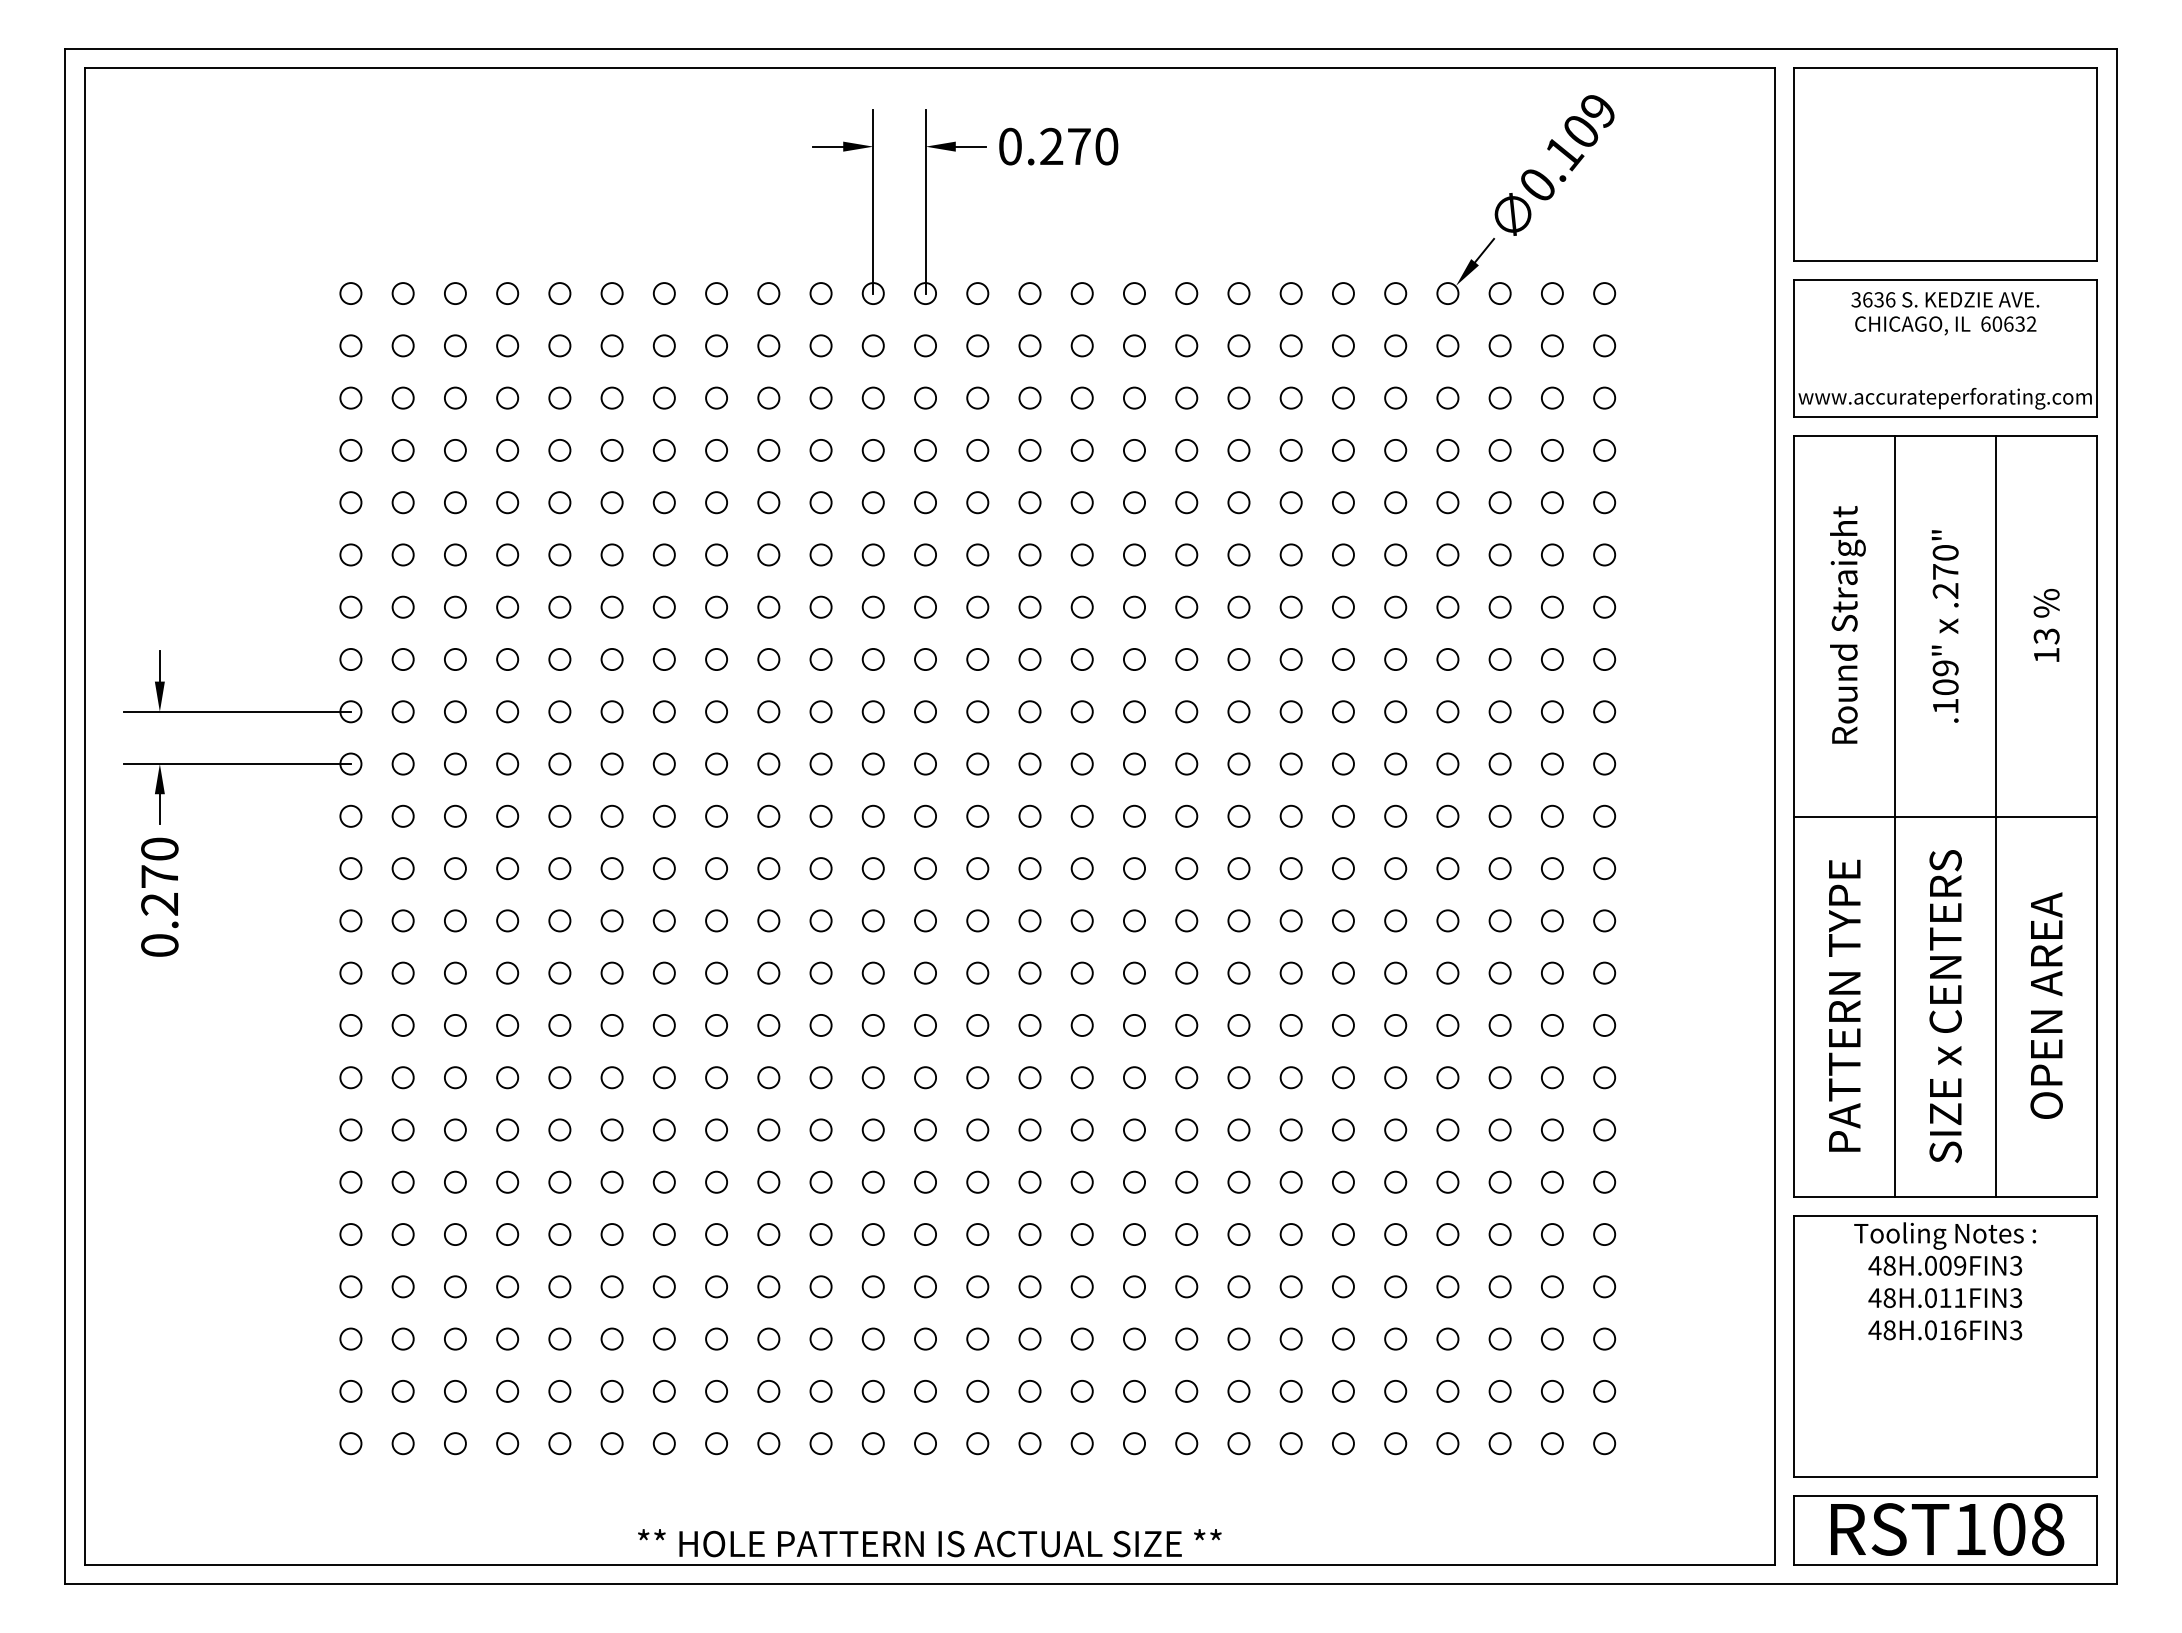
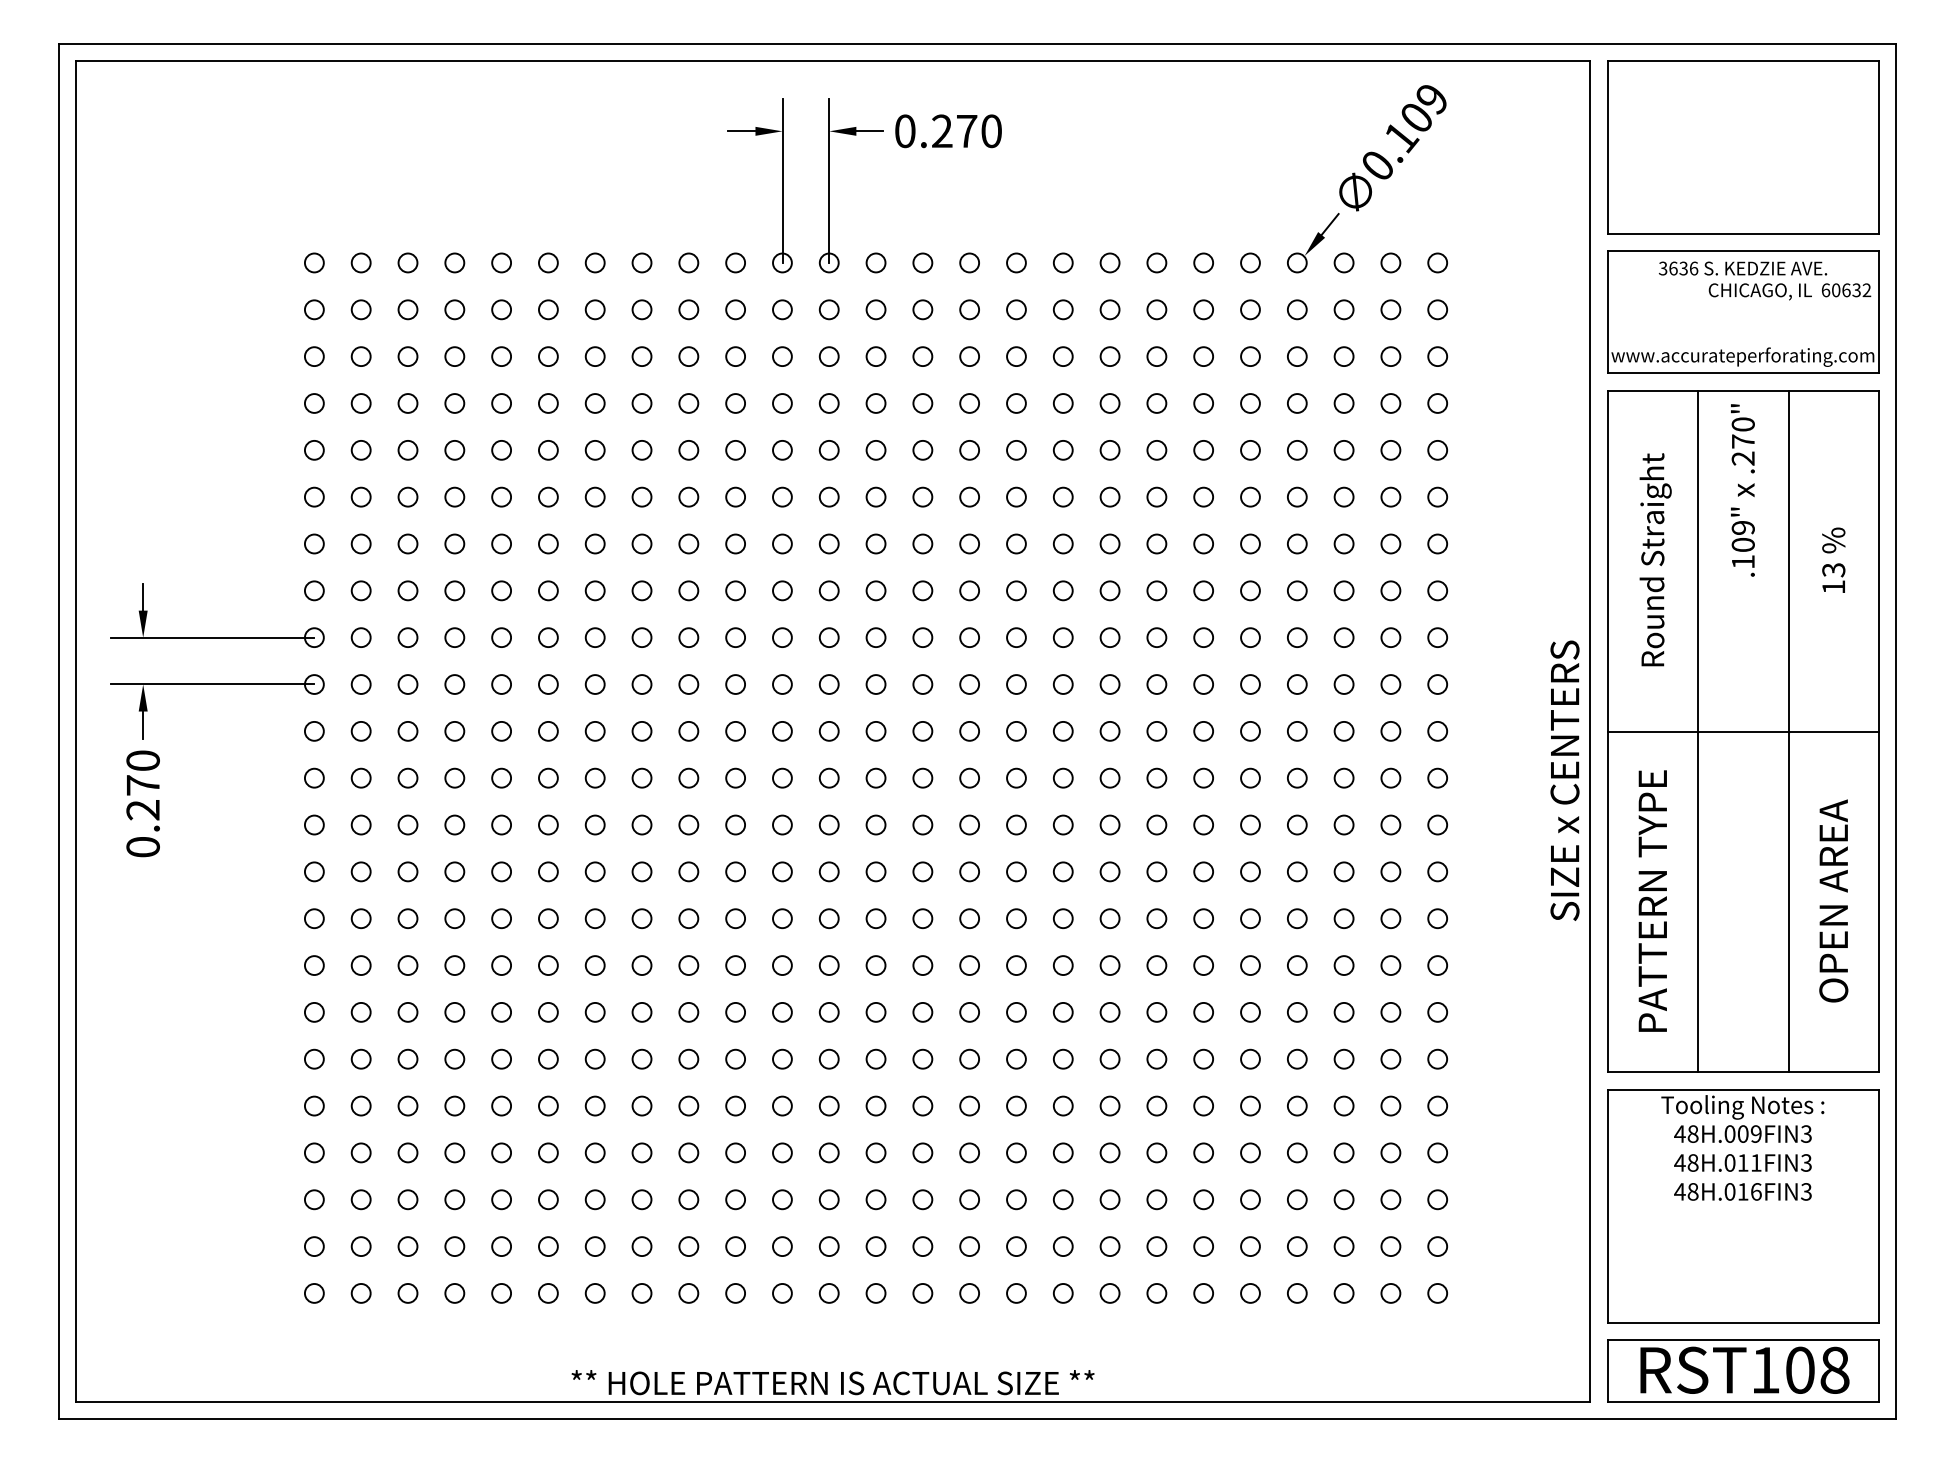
text: (1945, 325) -> (1789, 291), moved
text: (1944, 626) -> (1742, 490), moved
text: (1945, 1006) -> (1564, 780), moved

